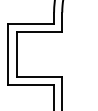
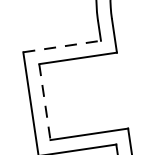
line: (31, 24) -> (62, 47), solid -> dashed
line: (16, 55) -> (44, 103), solid -> dashed

